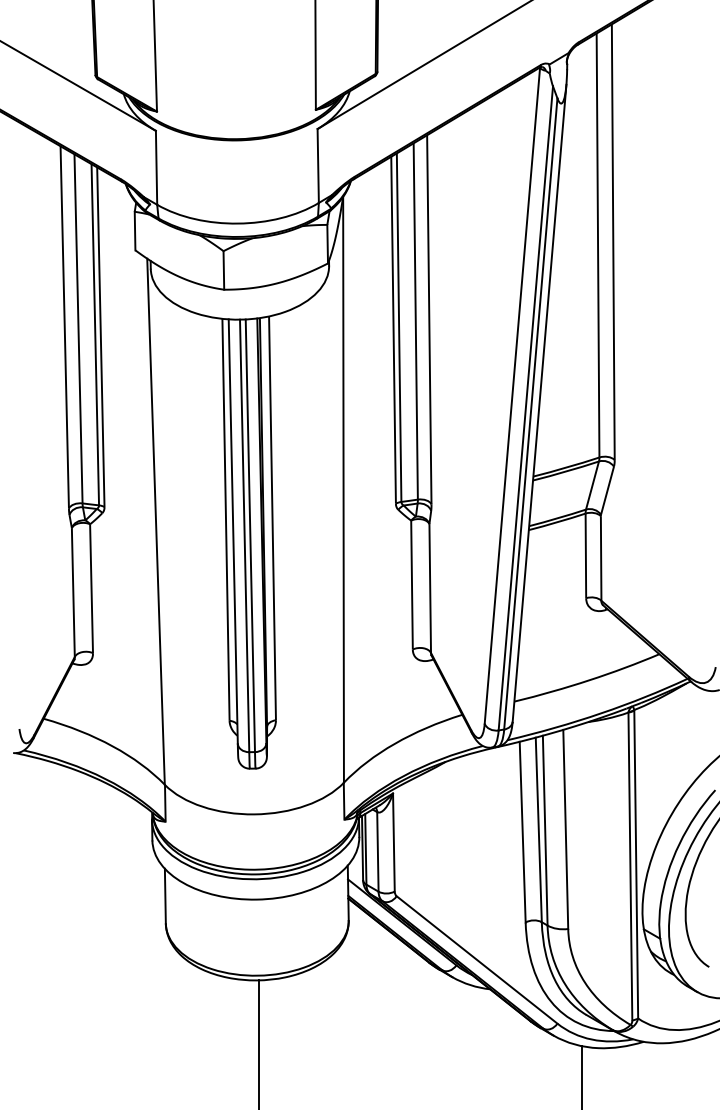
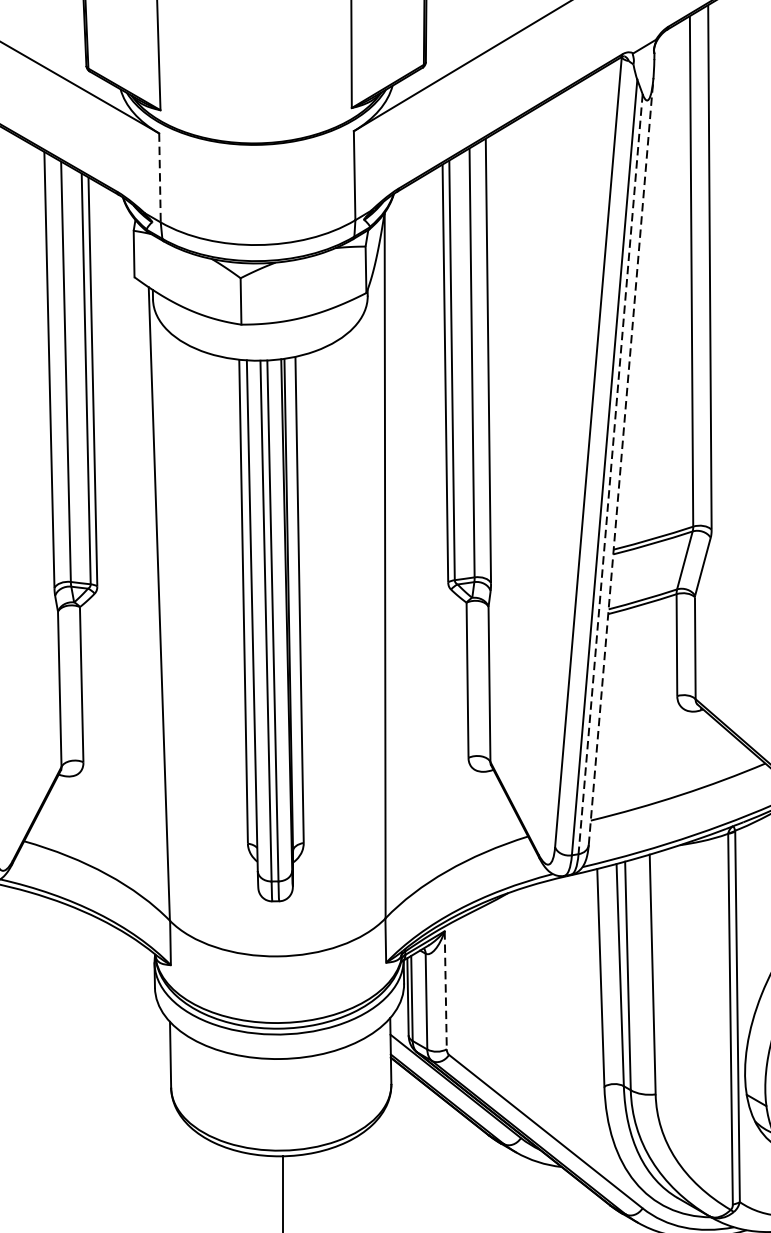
line: (156, 167) -> (159, 177), solid -> dashed
line: (539, 403) -> (621, 461), solid -> dashed
line: (530, 413) -> (610, 473), solid -> dashed
line: (393, 842) -> (445, 990), solid -> dashed

